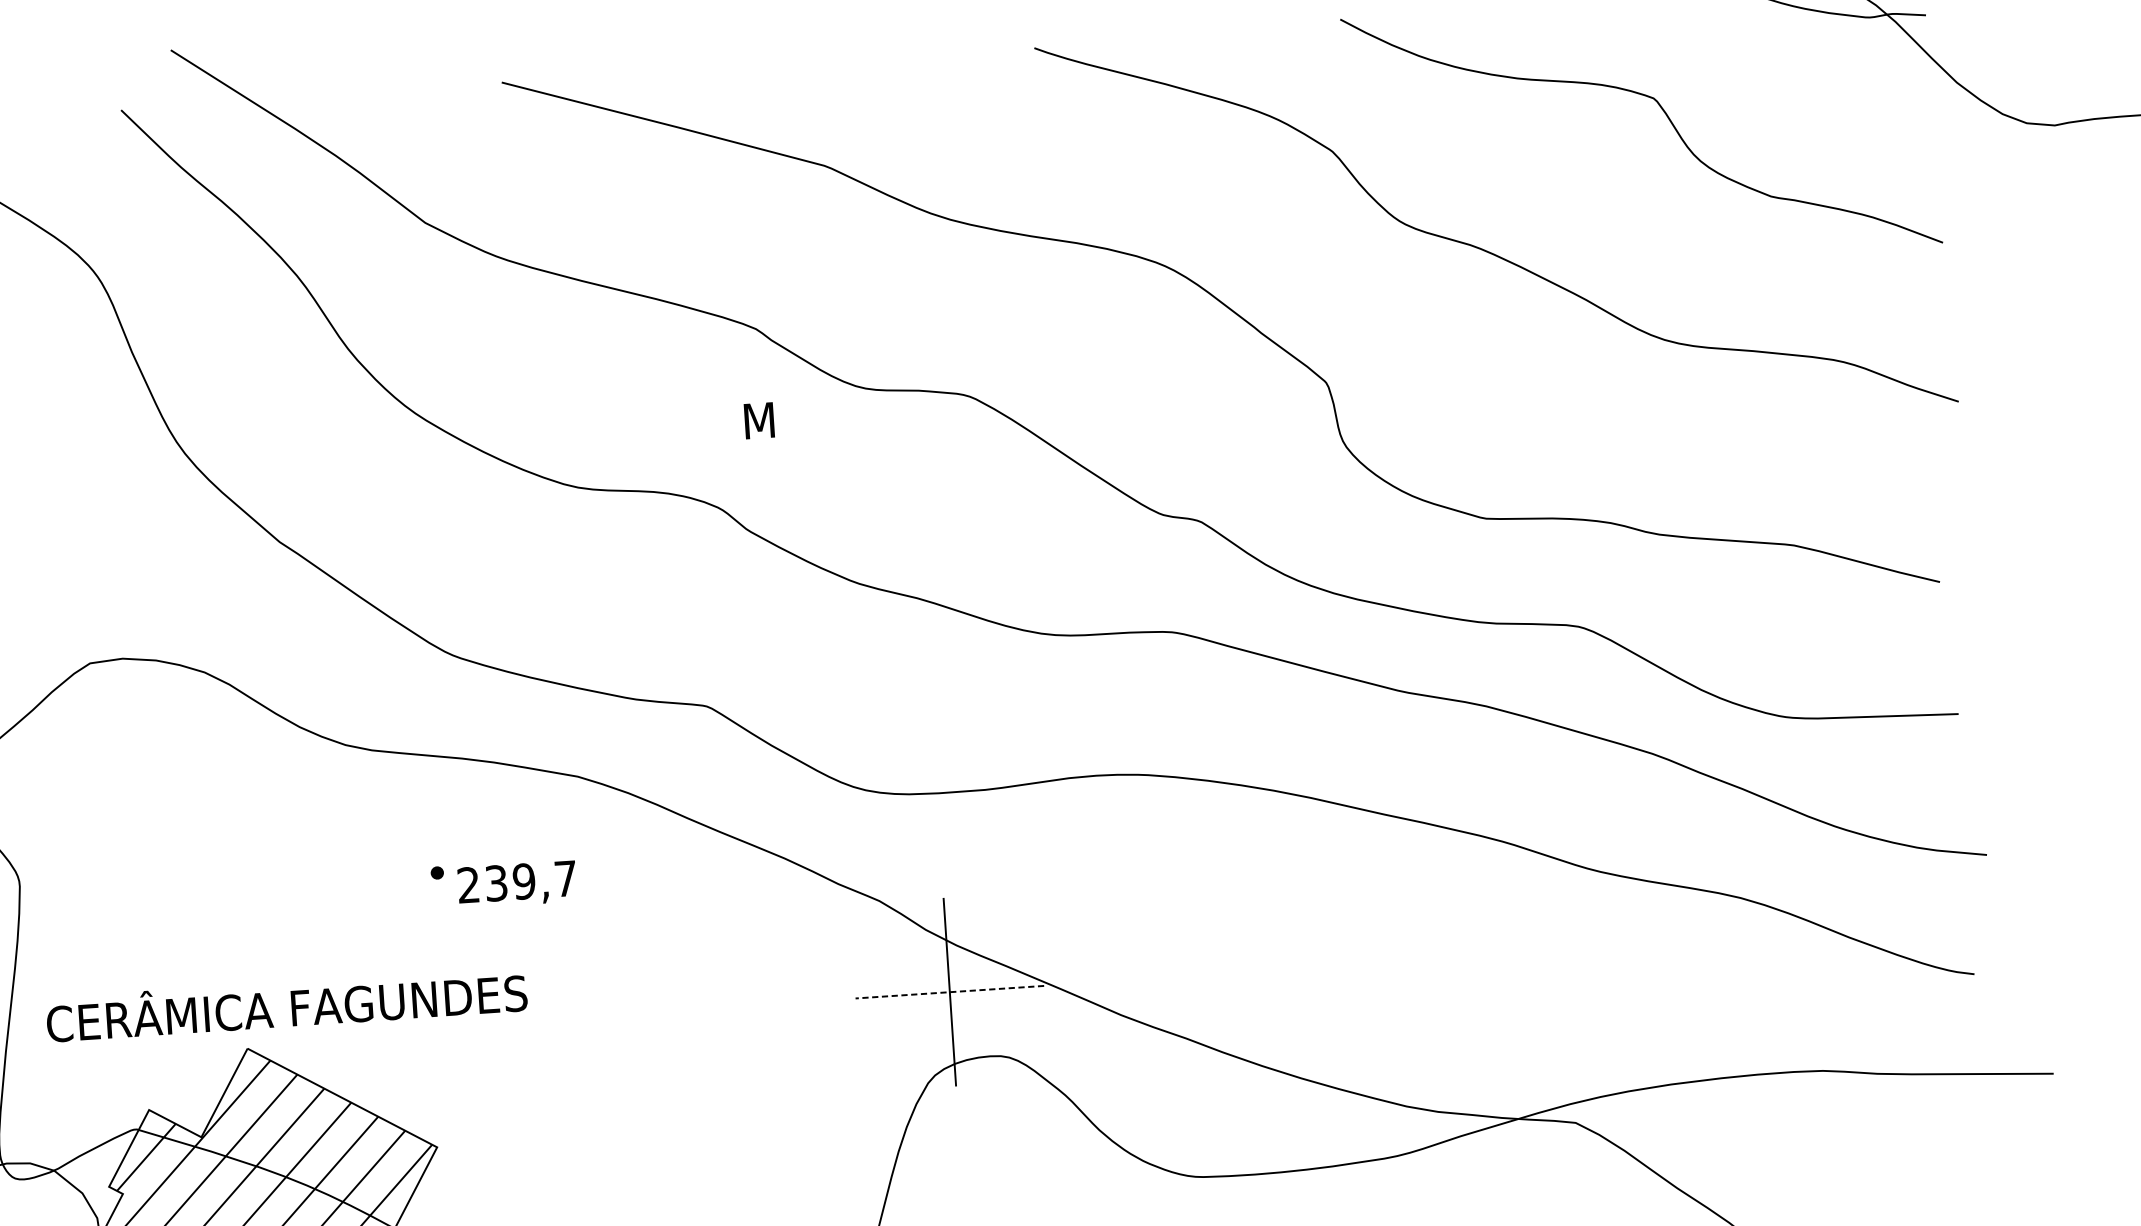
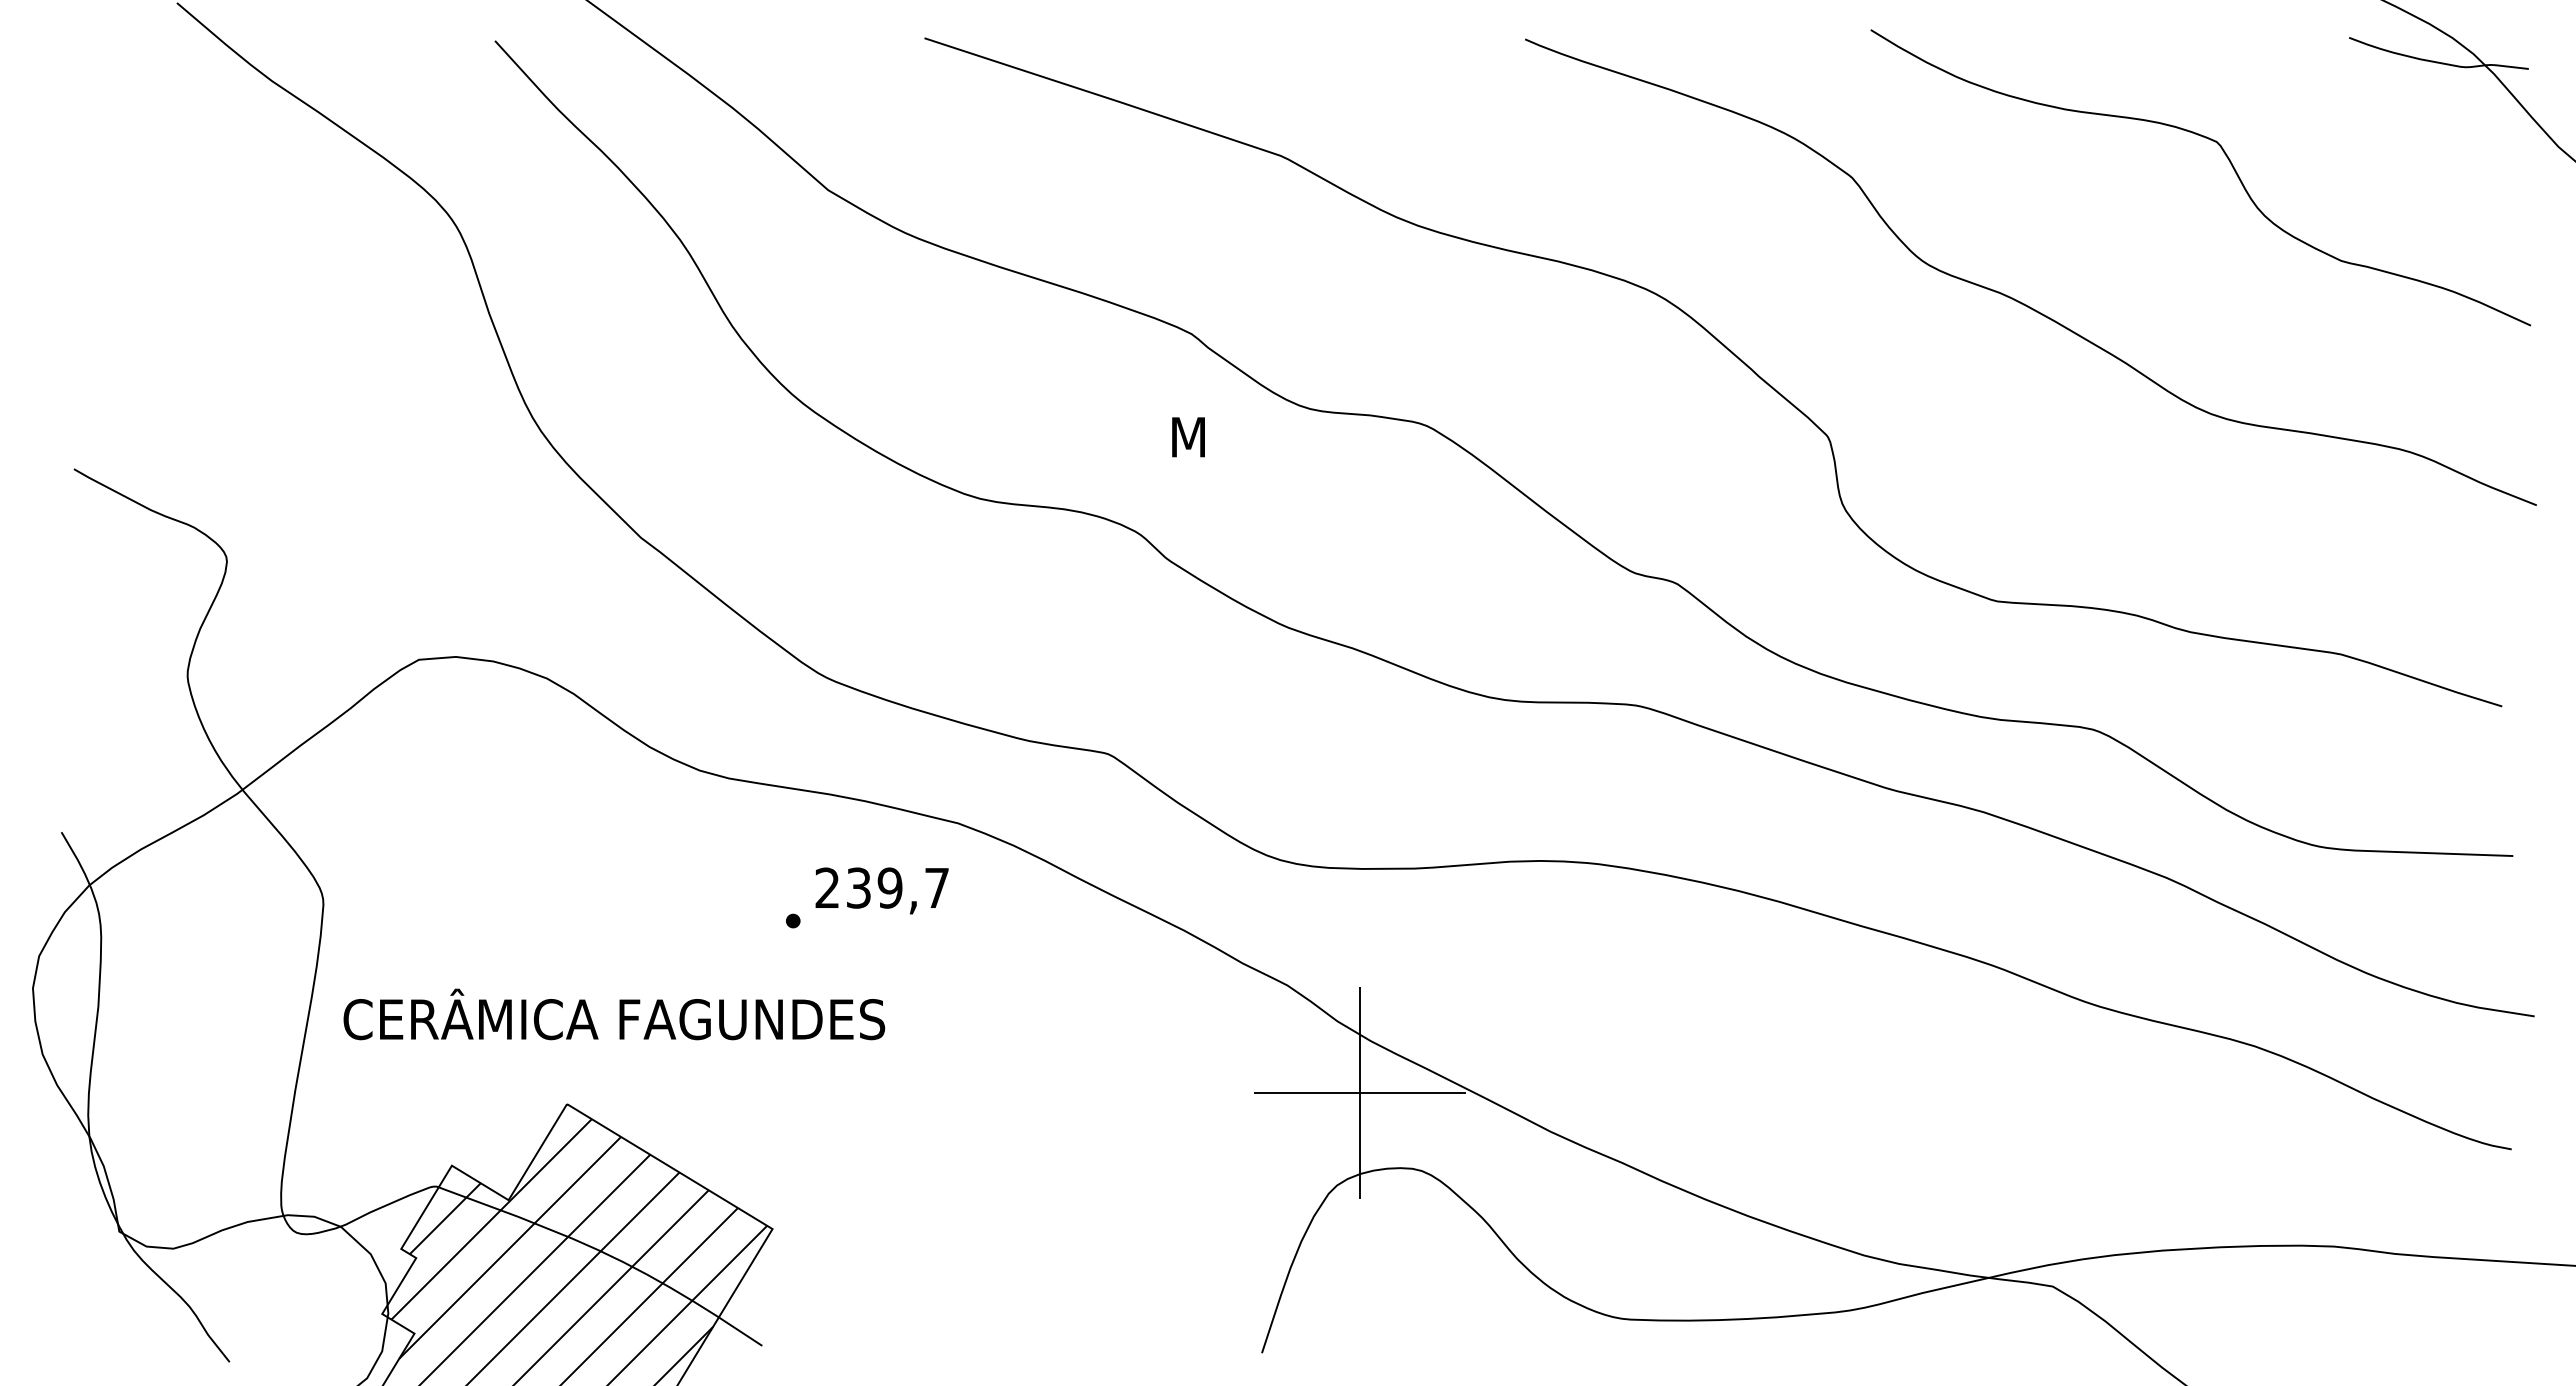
text: (516, 884) -> (881, 890), moved
line: (949, 992) -> (1359, 1093), dashed -> solid
text: (286, 1004) -> (614, 1014), moved

